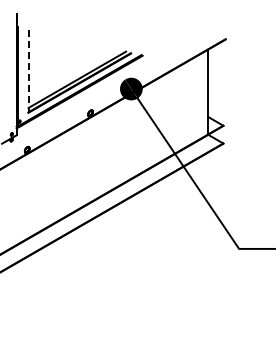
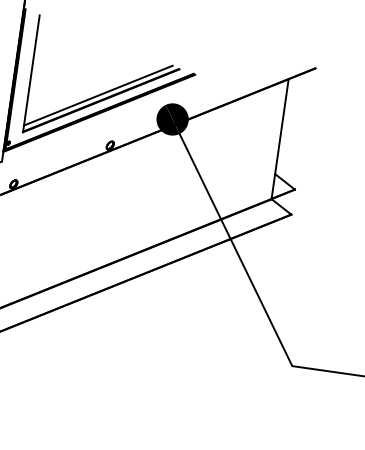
line: (28, 71) -> (31, 74), dashed -> solid

